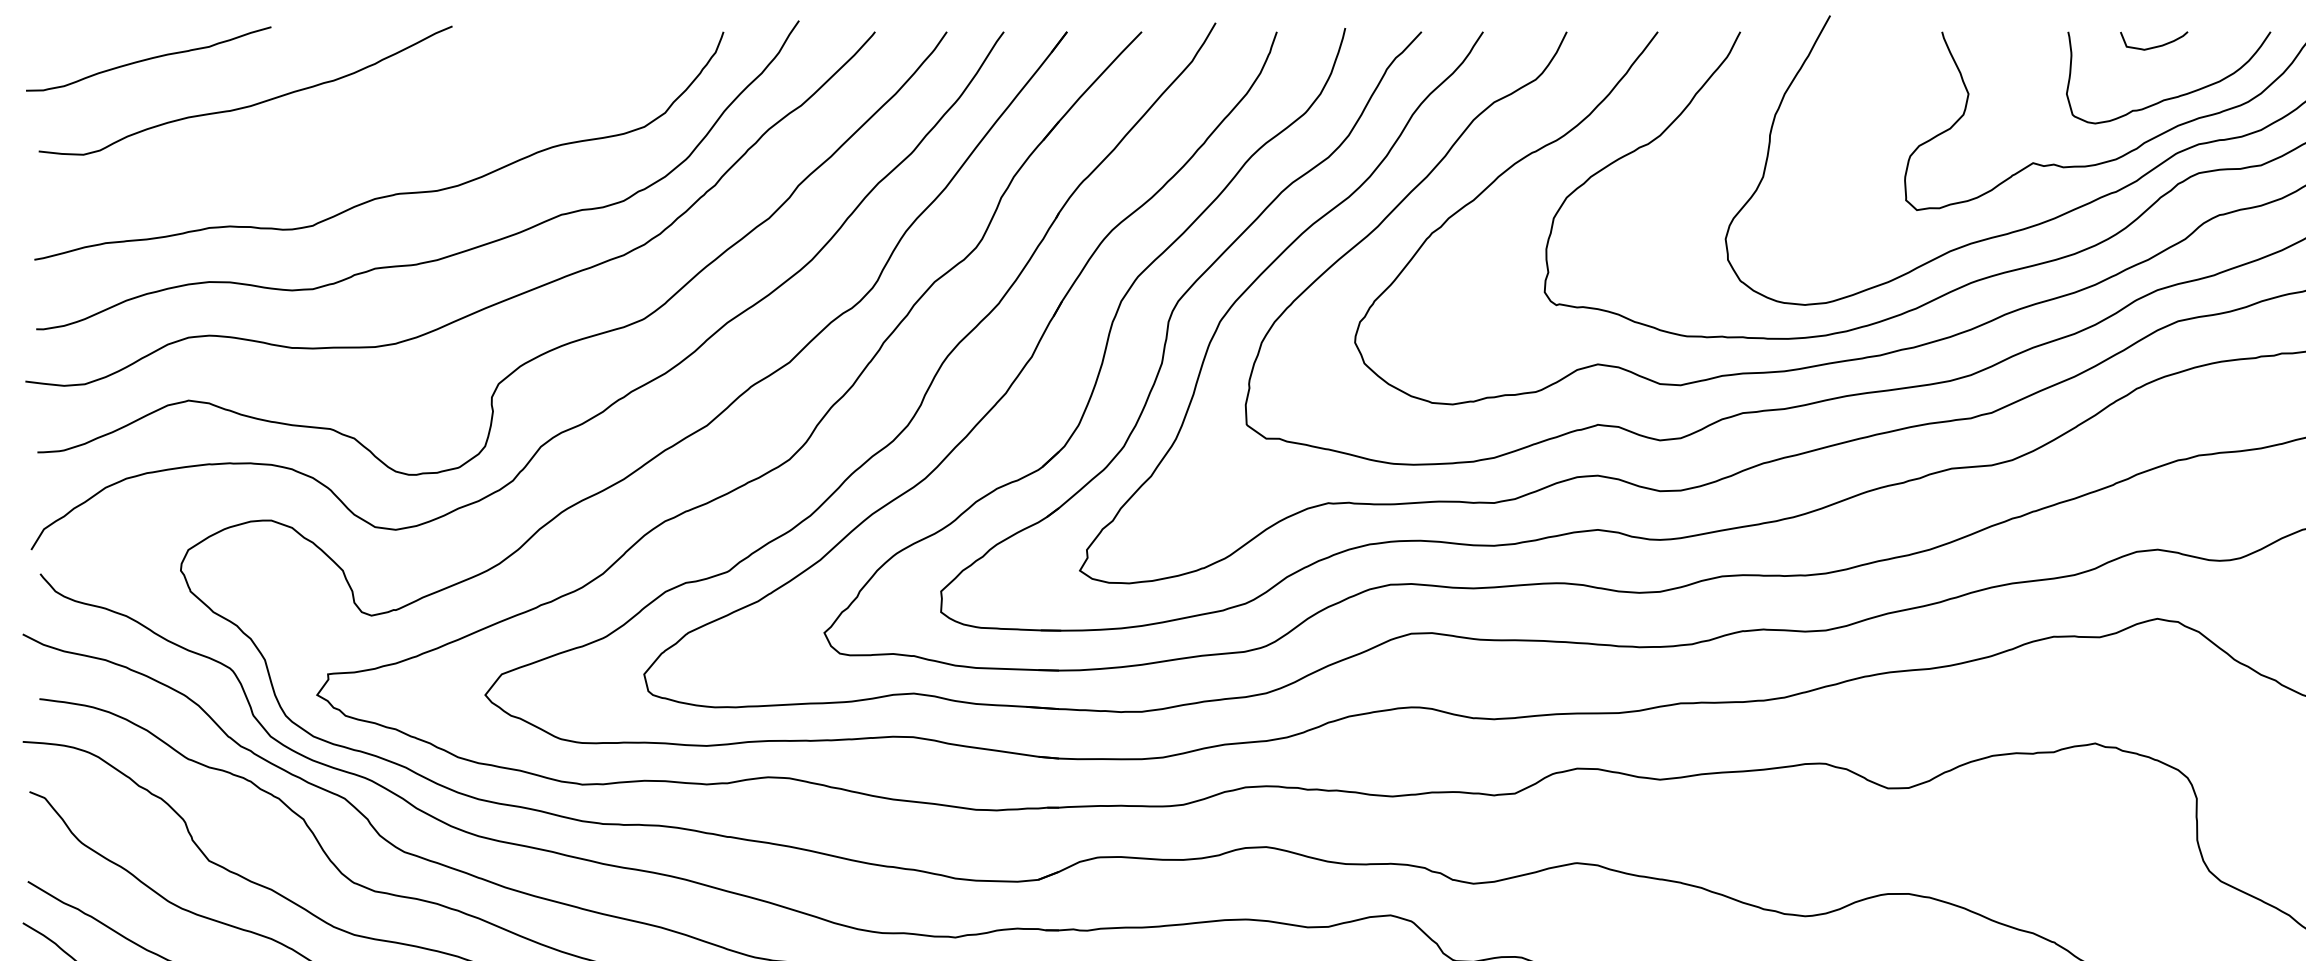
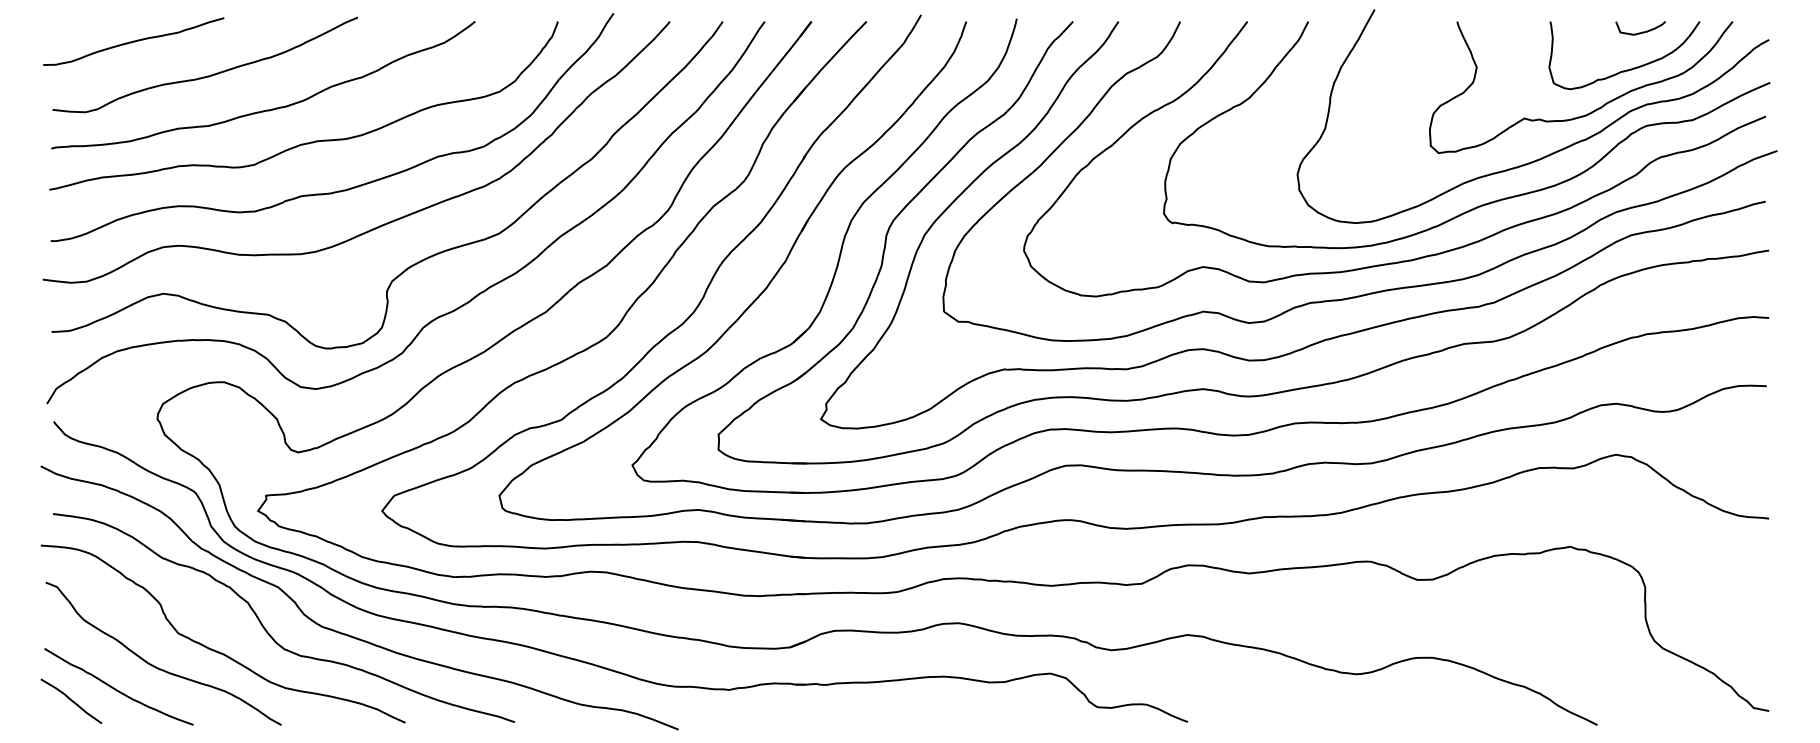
curve: (2156, 45) -> (1642, 31), moved
curve: (328, 150) -> (266, 109), added

